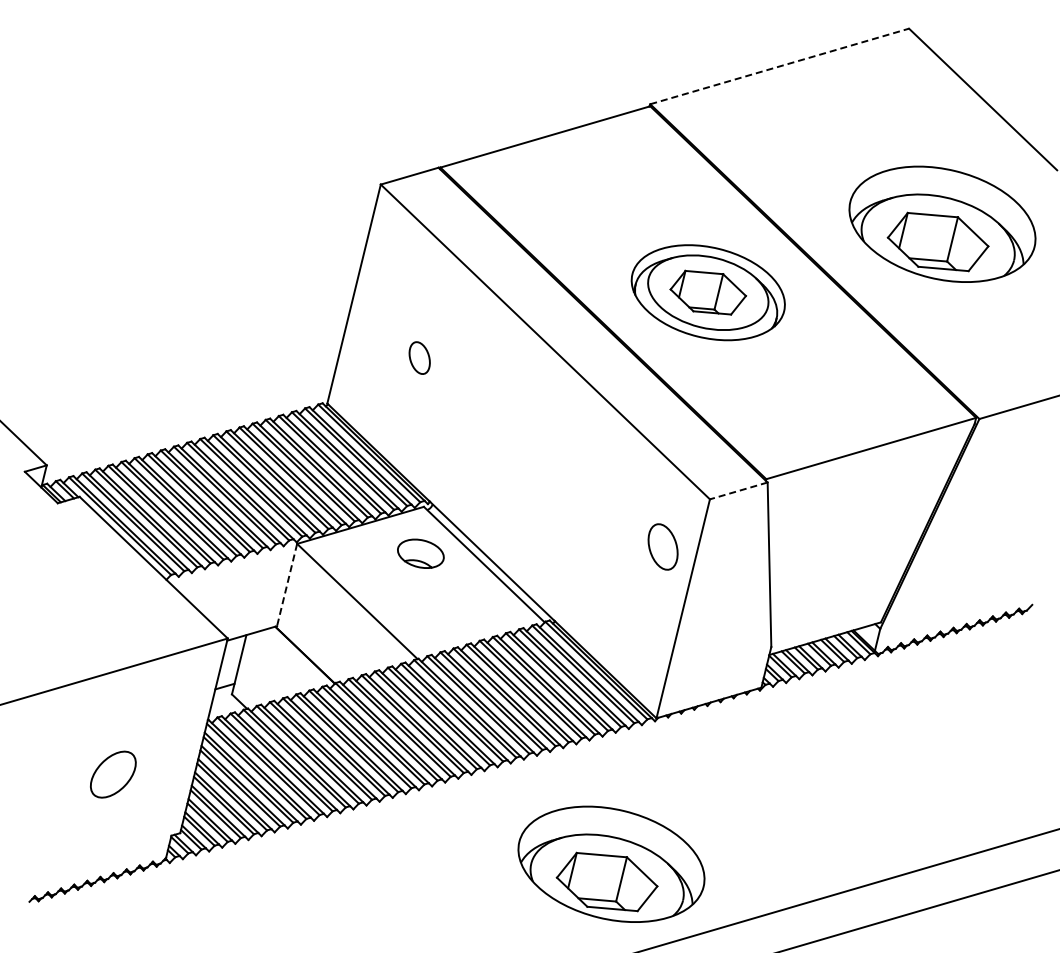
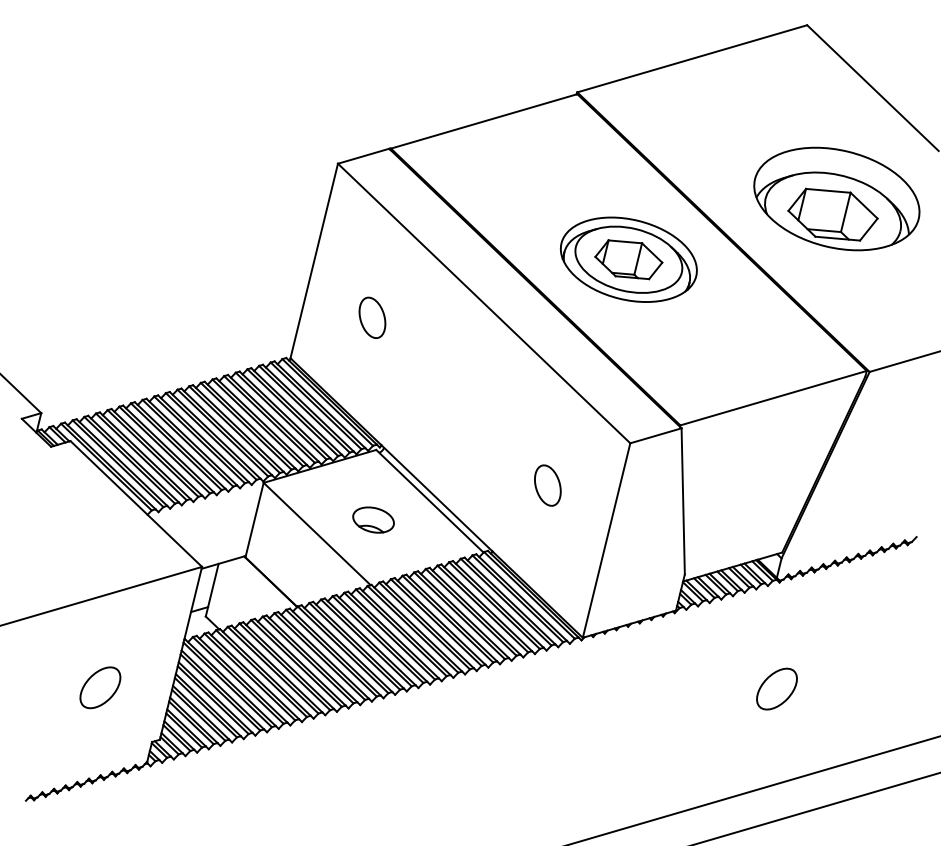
line: (779, 66) -> (692, 58), dashed -> solid
part: (419, 357) -> (372, 317), size x1.43
line: (738, 491) -> (655, 436), dashed -> solid
part: (662, 546) -> (547, 485), moved
part: (420, 553) -> (373, 519), moved
line: (286, 586) -> (254, 520), dashed -> solid
part: (874, 775) -> (776, 688), added
part: (611, 863) -> (542, 766), removed

